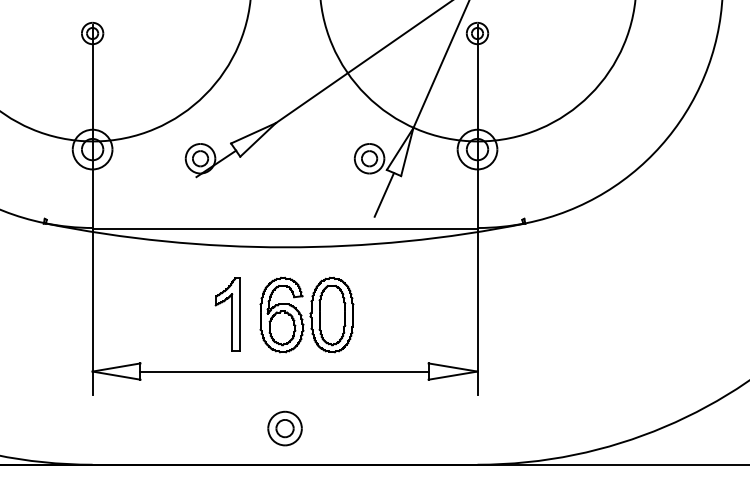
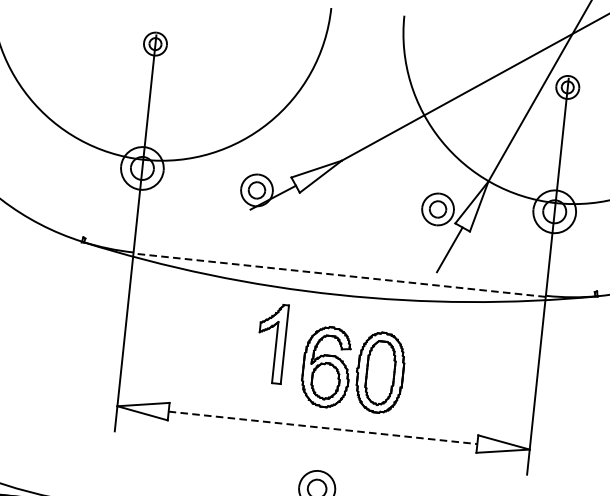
line: (284, 229) -> (338, 275), solid -> dashed
part: (227, 314) -> (271, 343), moved
line: (285, 371) -> (324, 427), solid -> dashed

